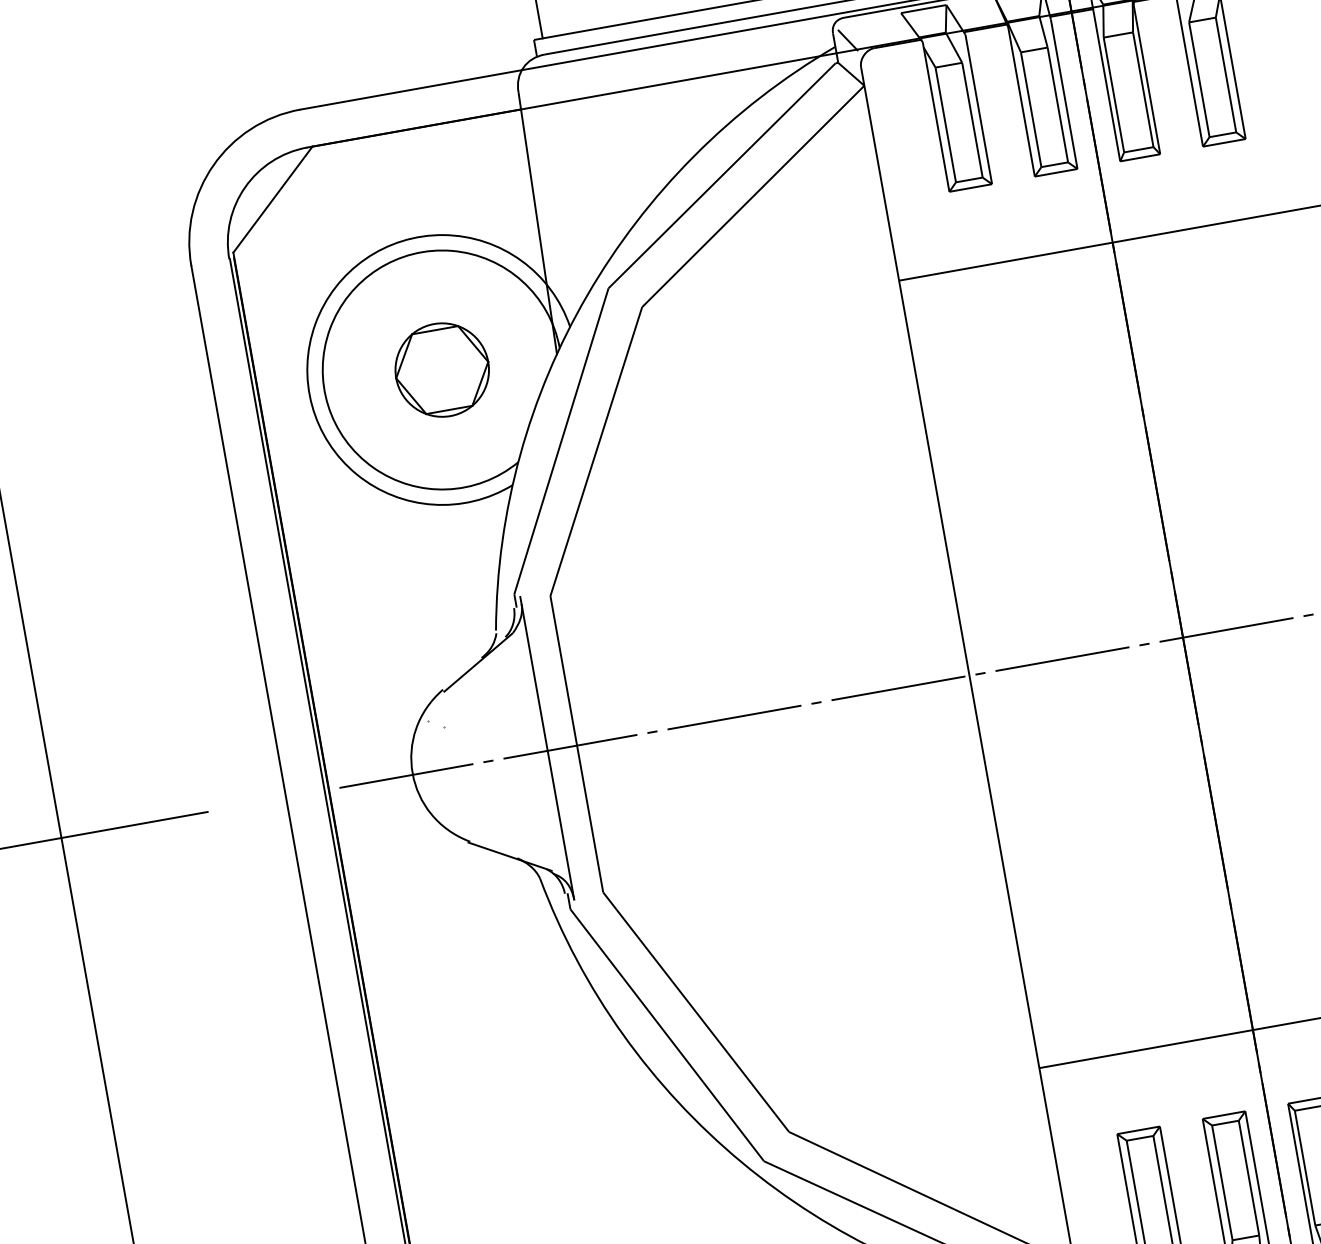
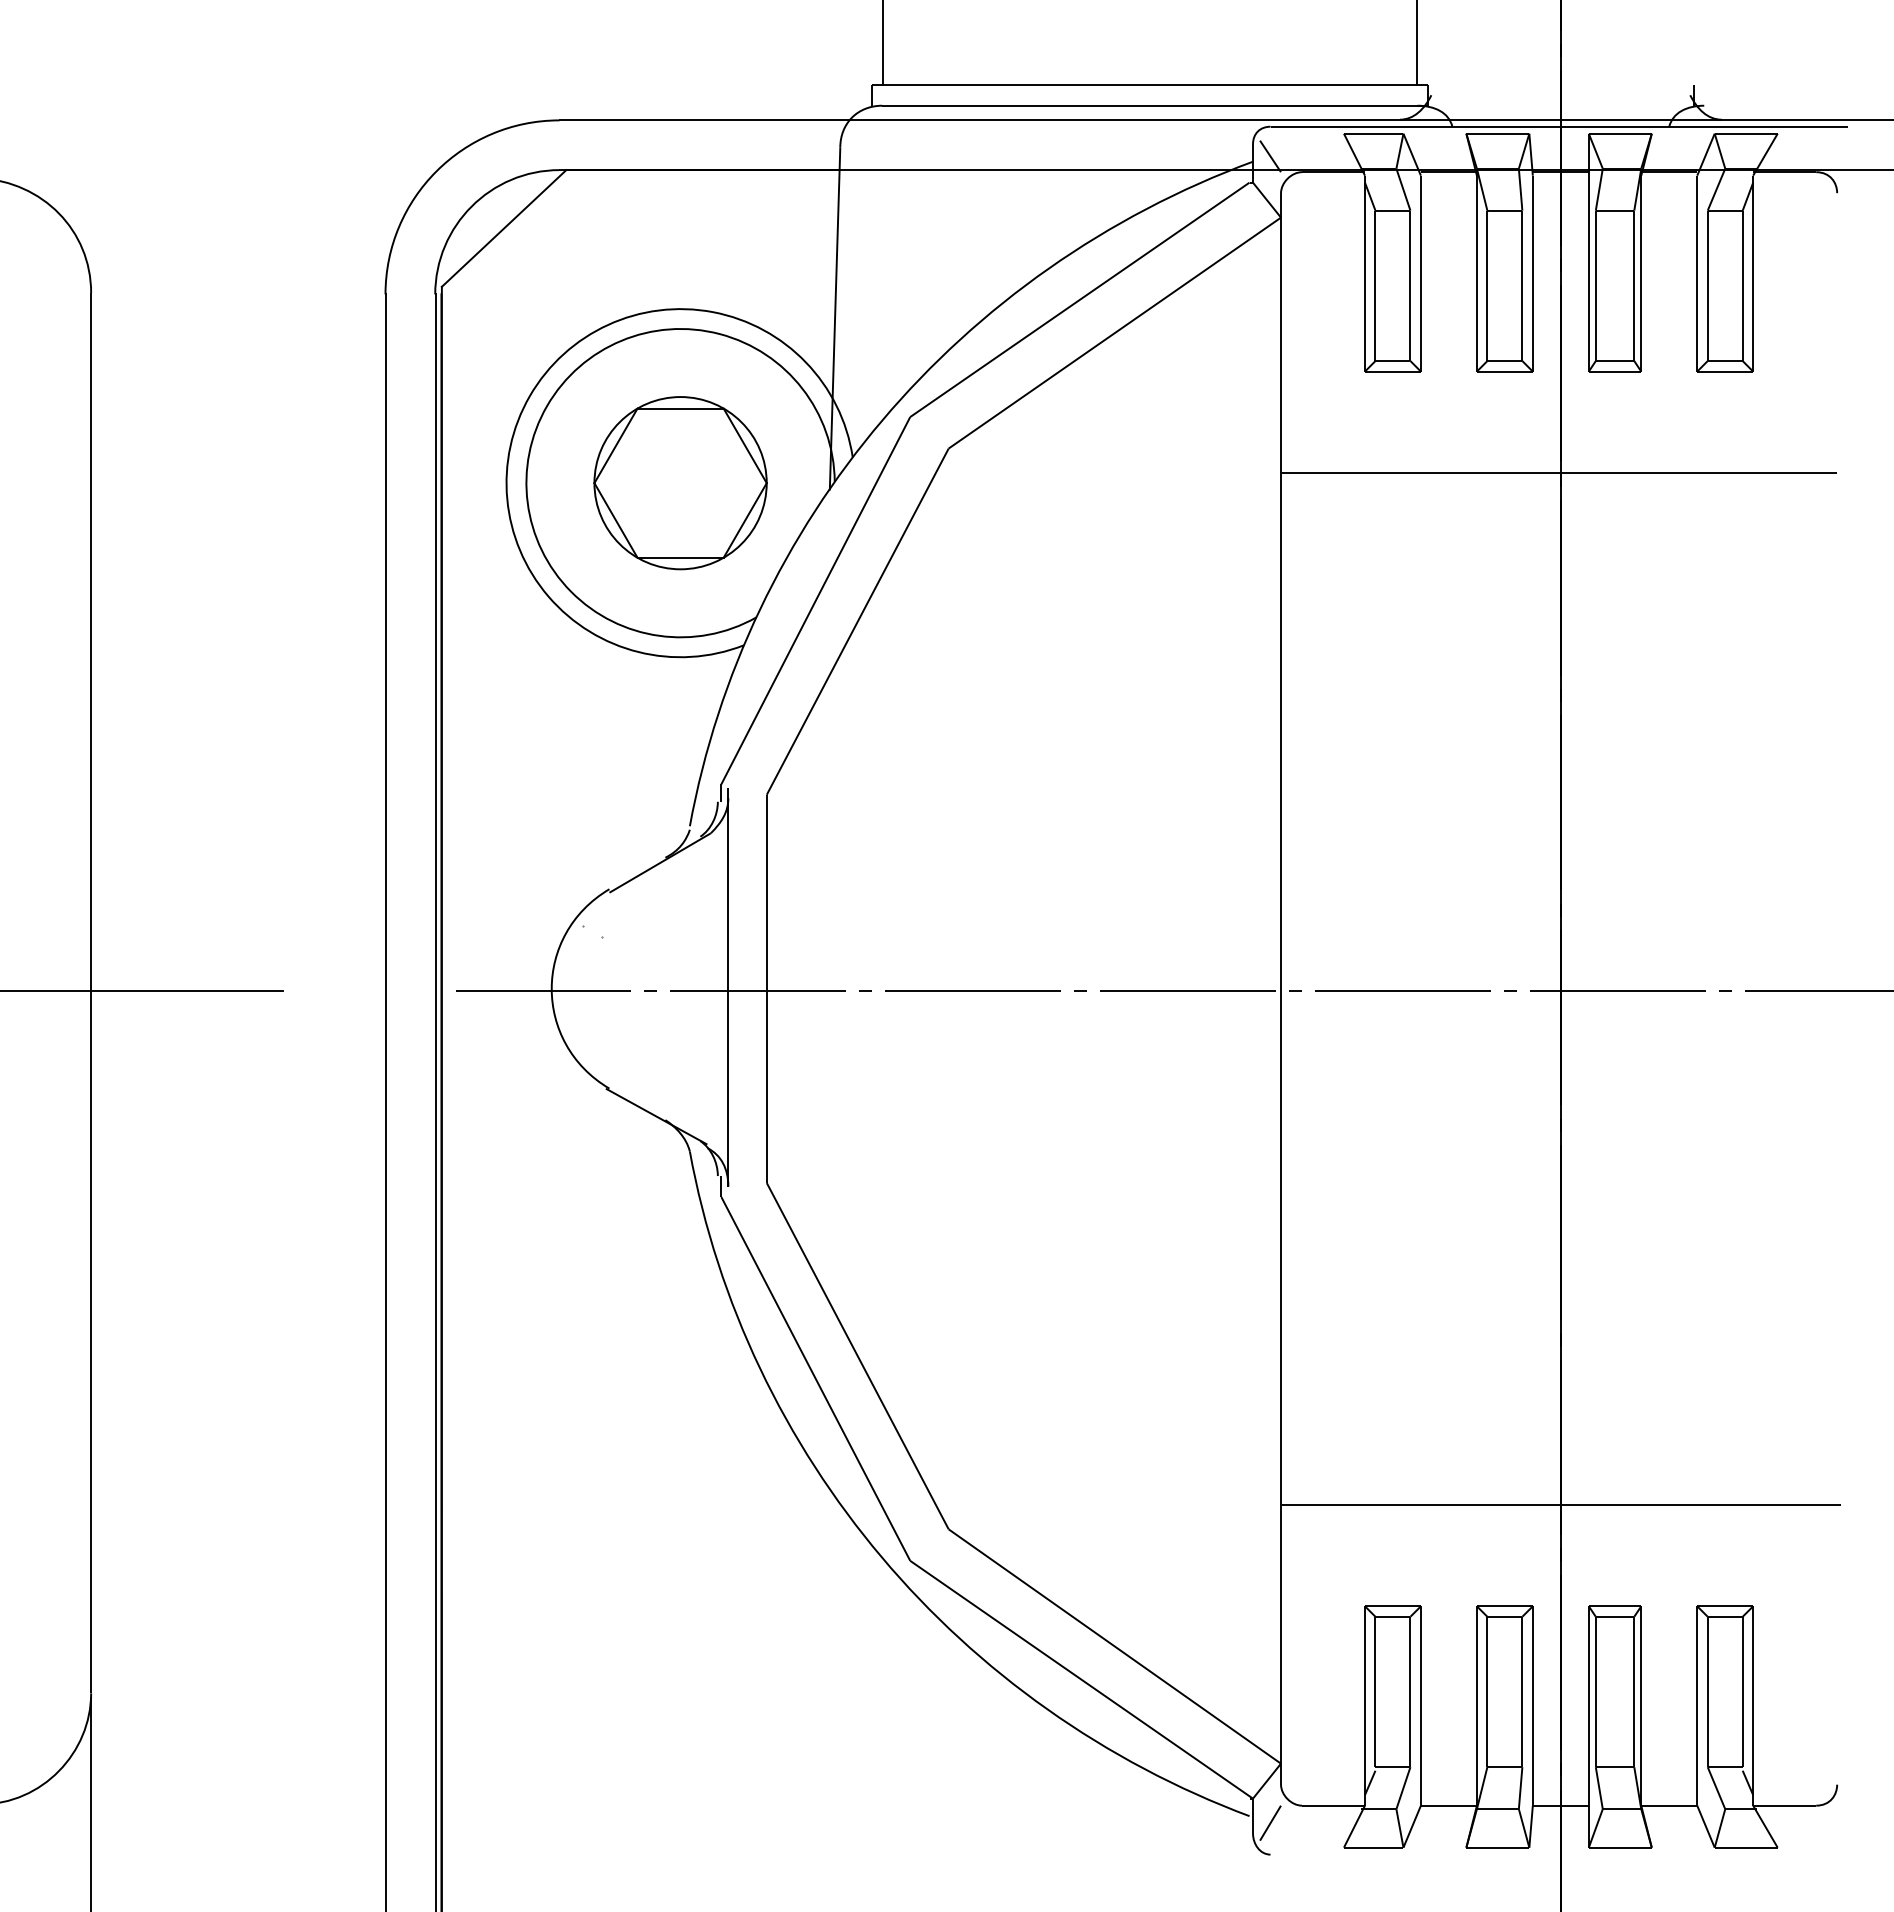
part: (442, 370) -> (680, 483), size x1.43

